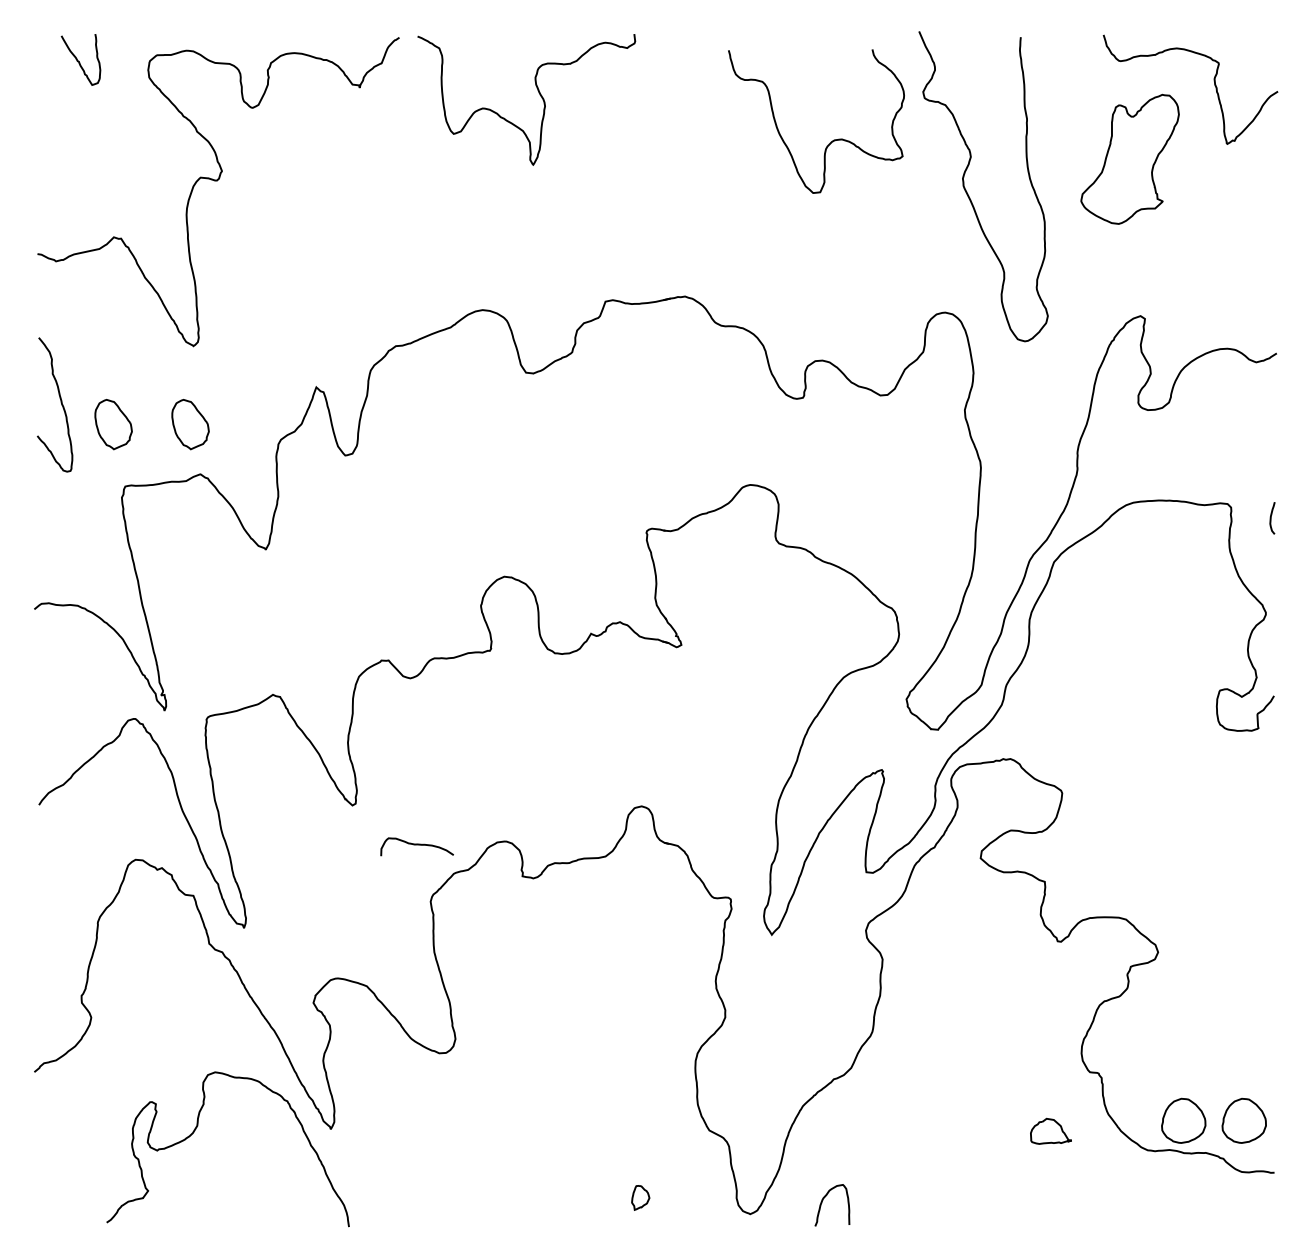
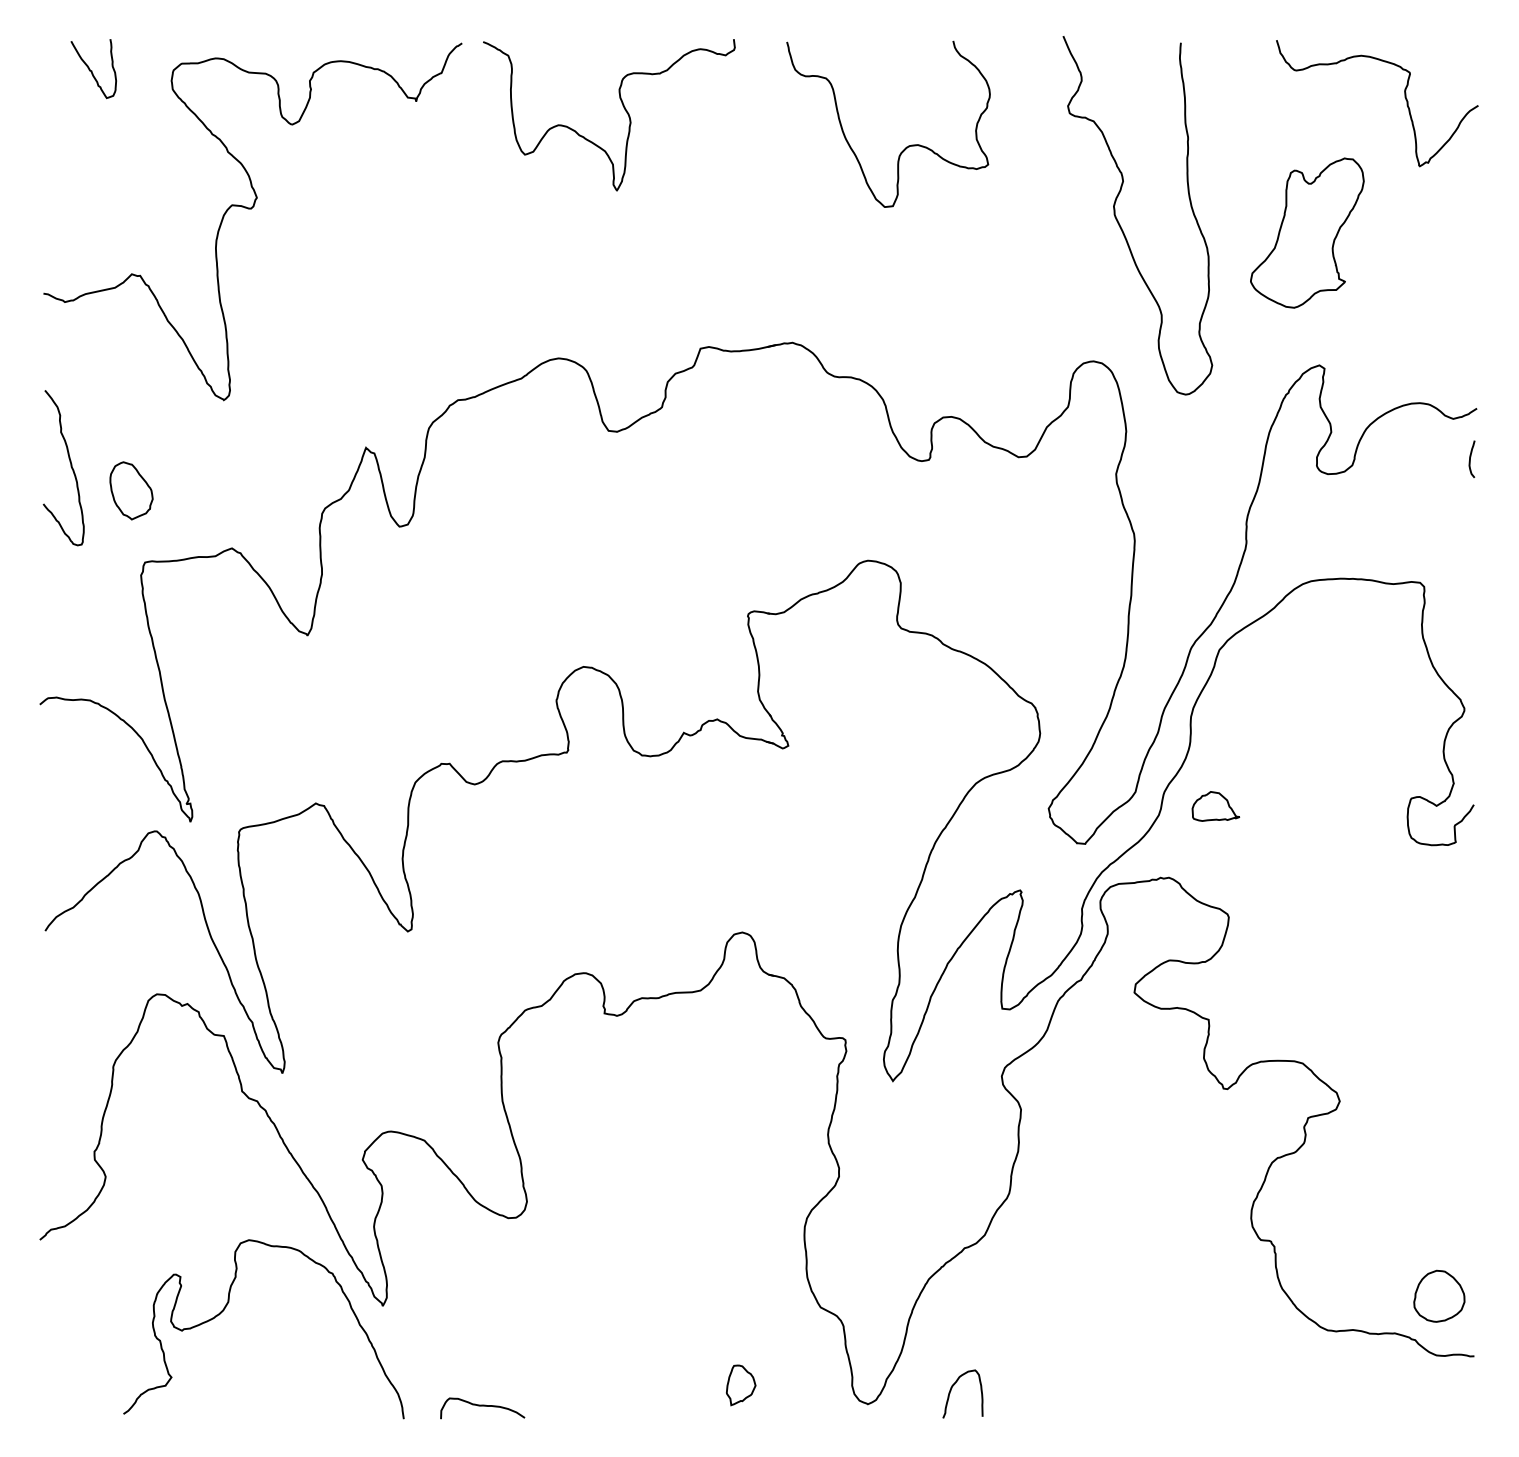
curve: (831, 140) -> (906, 146), moved
part: (1130, 158) -> (1307, 232), moved
part: (190, 424) -> (220, 490), removed
curve: (1271, 517) -> (1470, 458), moved
curve: (417, 845) -> (482, 1406), moved
part: (1183, 1120) -> (1369, 1295), removed
part: (1050, 1131) -> (1215, 806), moved
part: (640, 1197) -> (741, 1385), size x1.43

